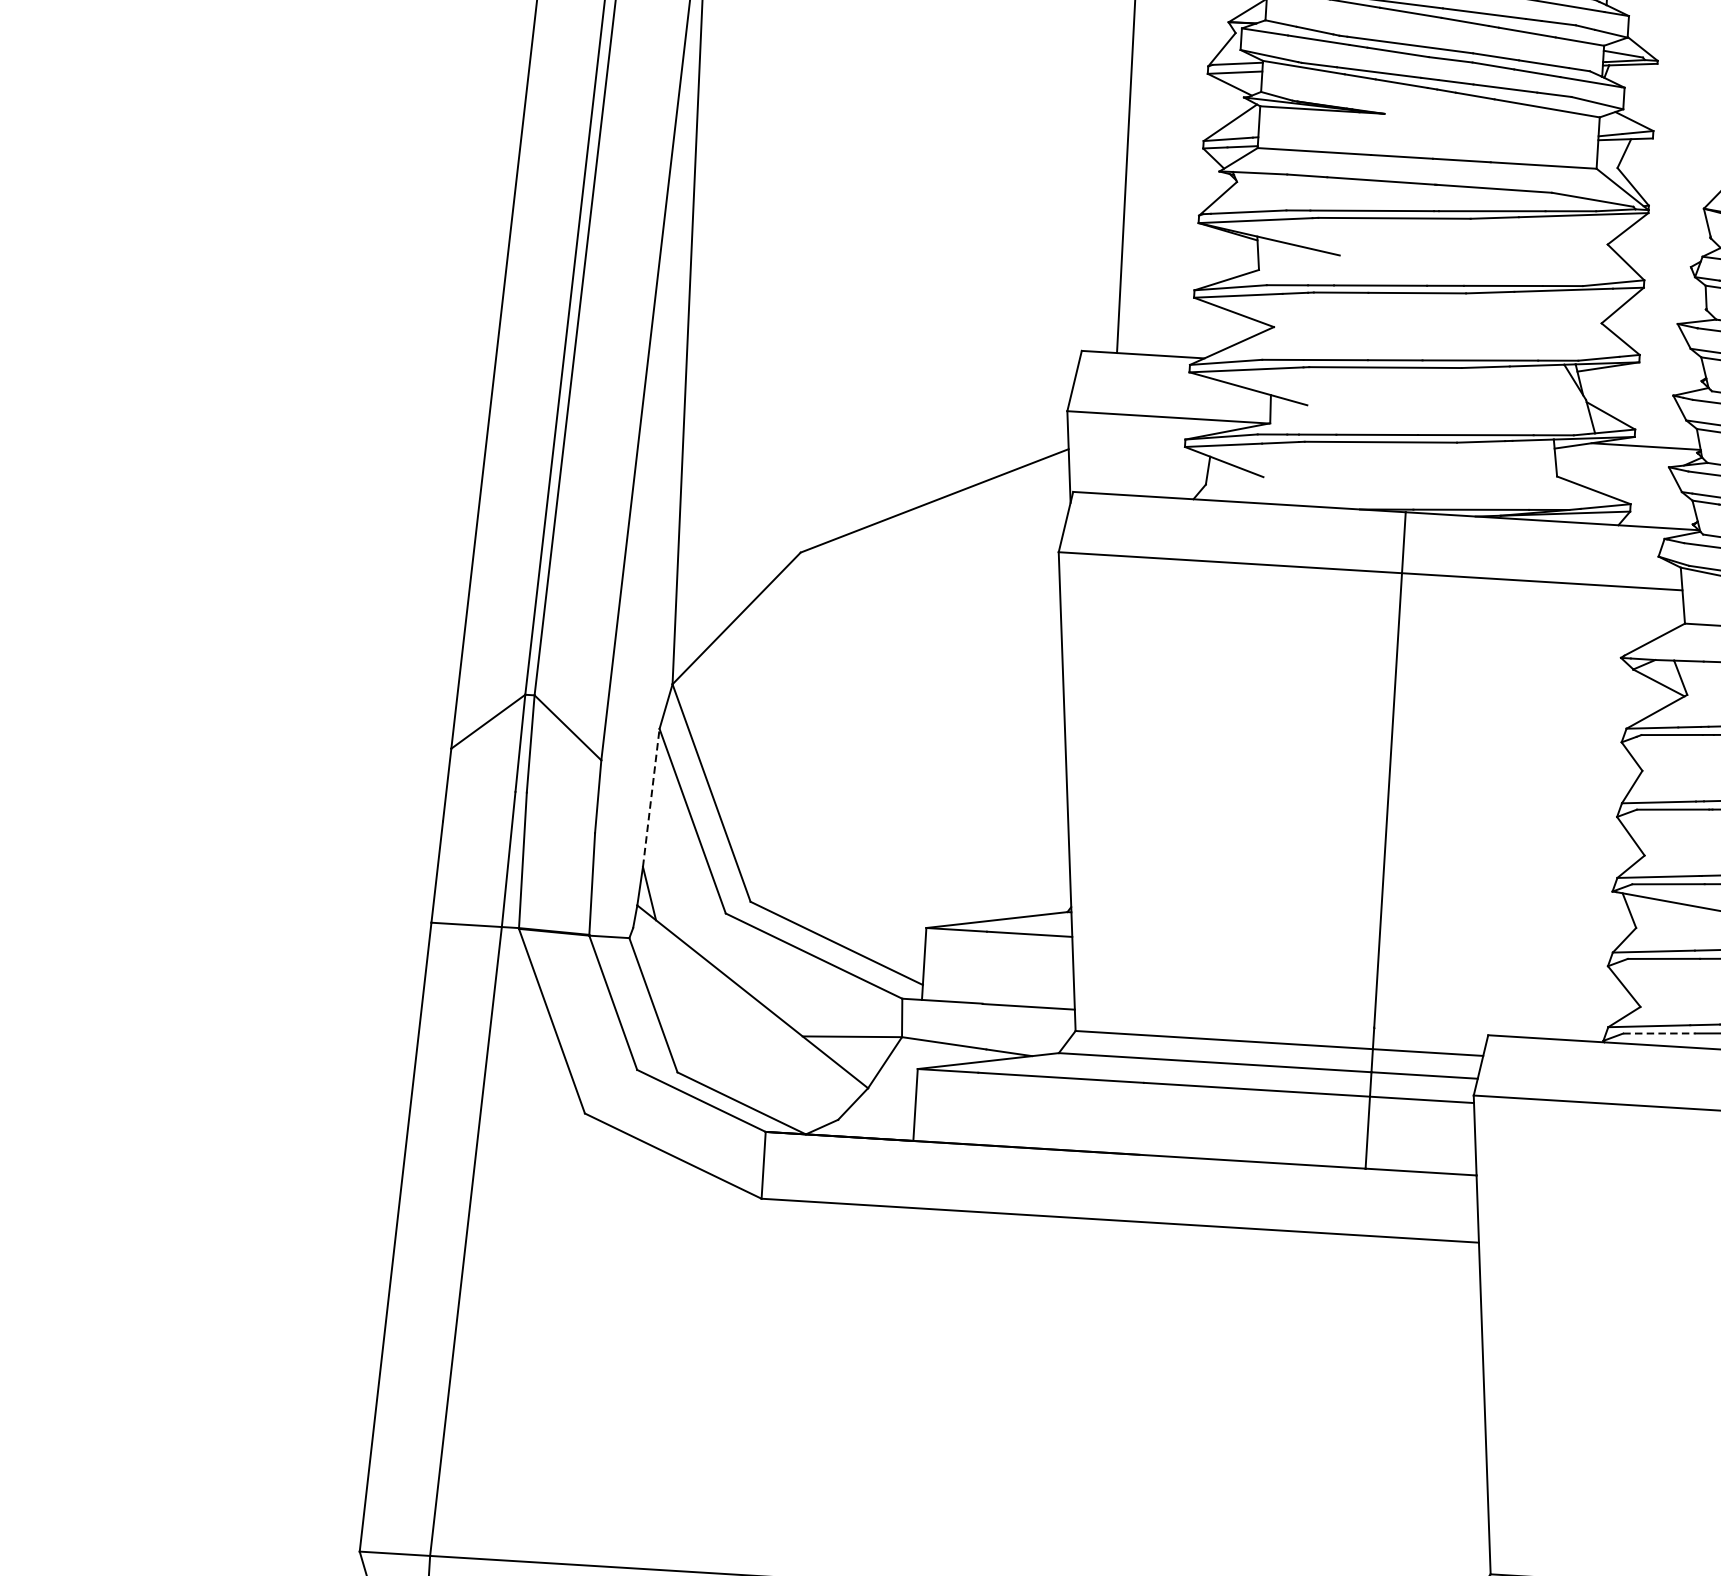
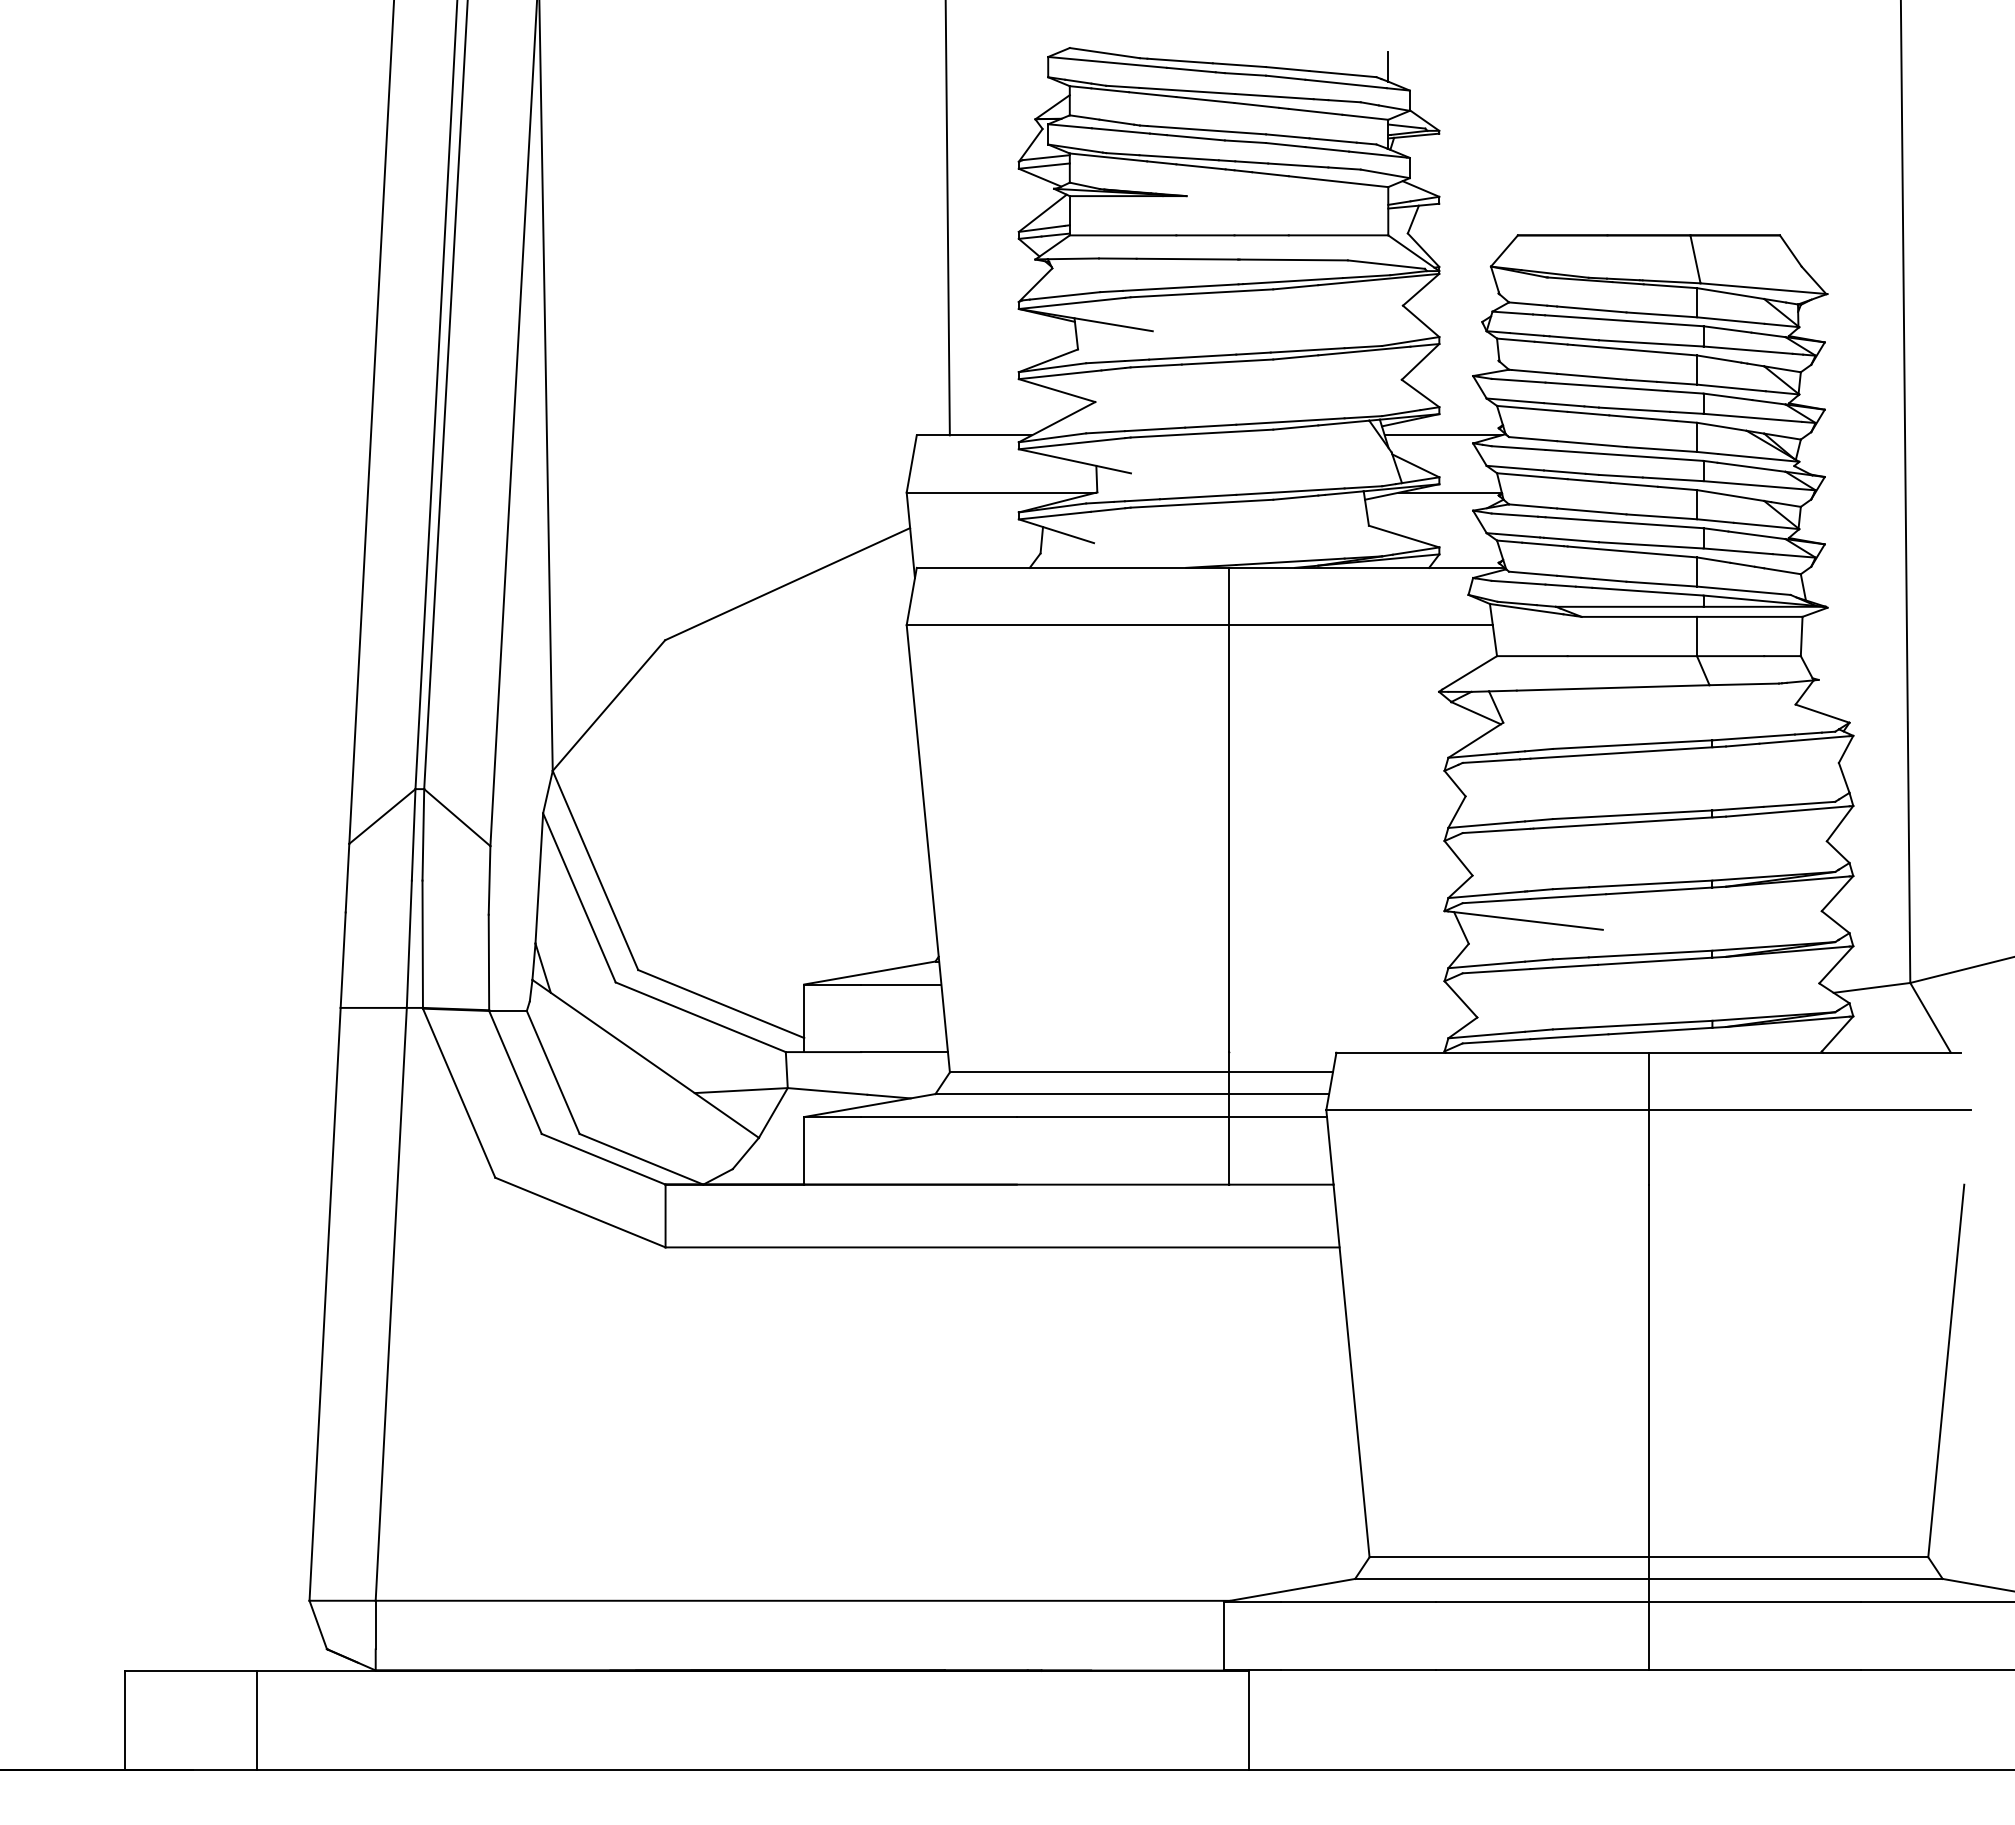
line: (1641, 385) -> (1442, 435), added
line: (651, 796) -> (539, 877), dashed -> solid
line: (1659, 1033) -> (1496, 1041), dashed -> solid

